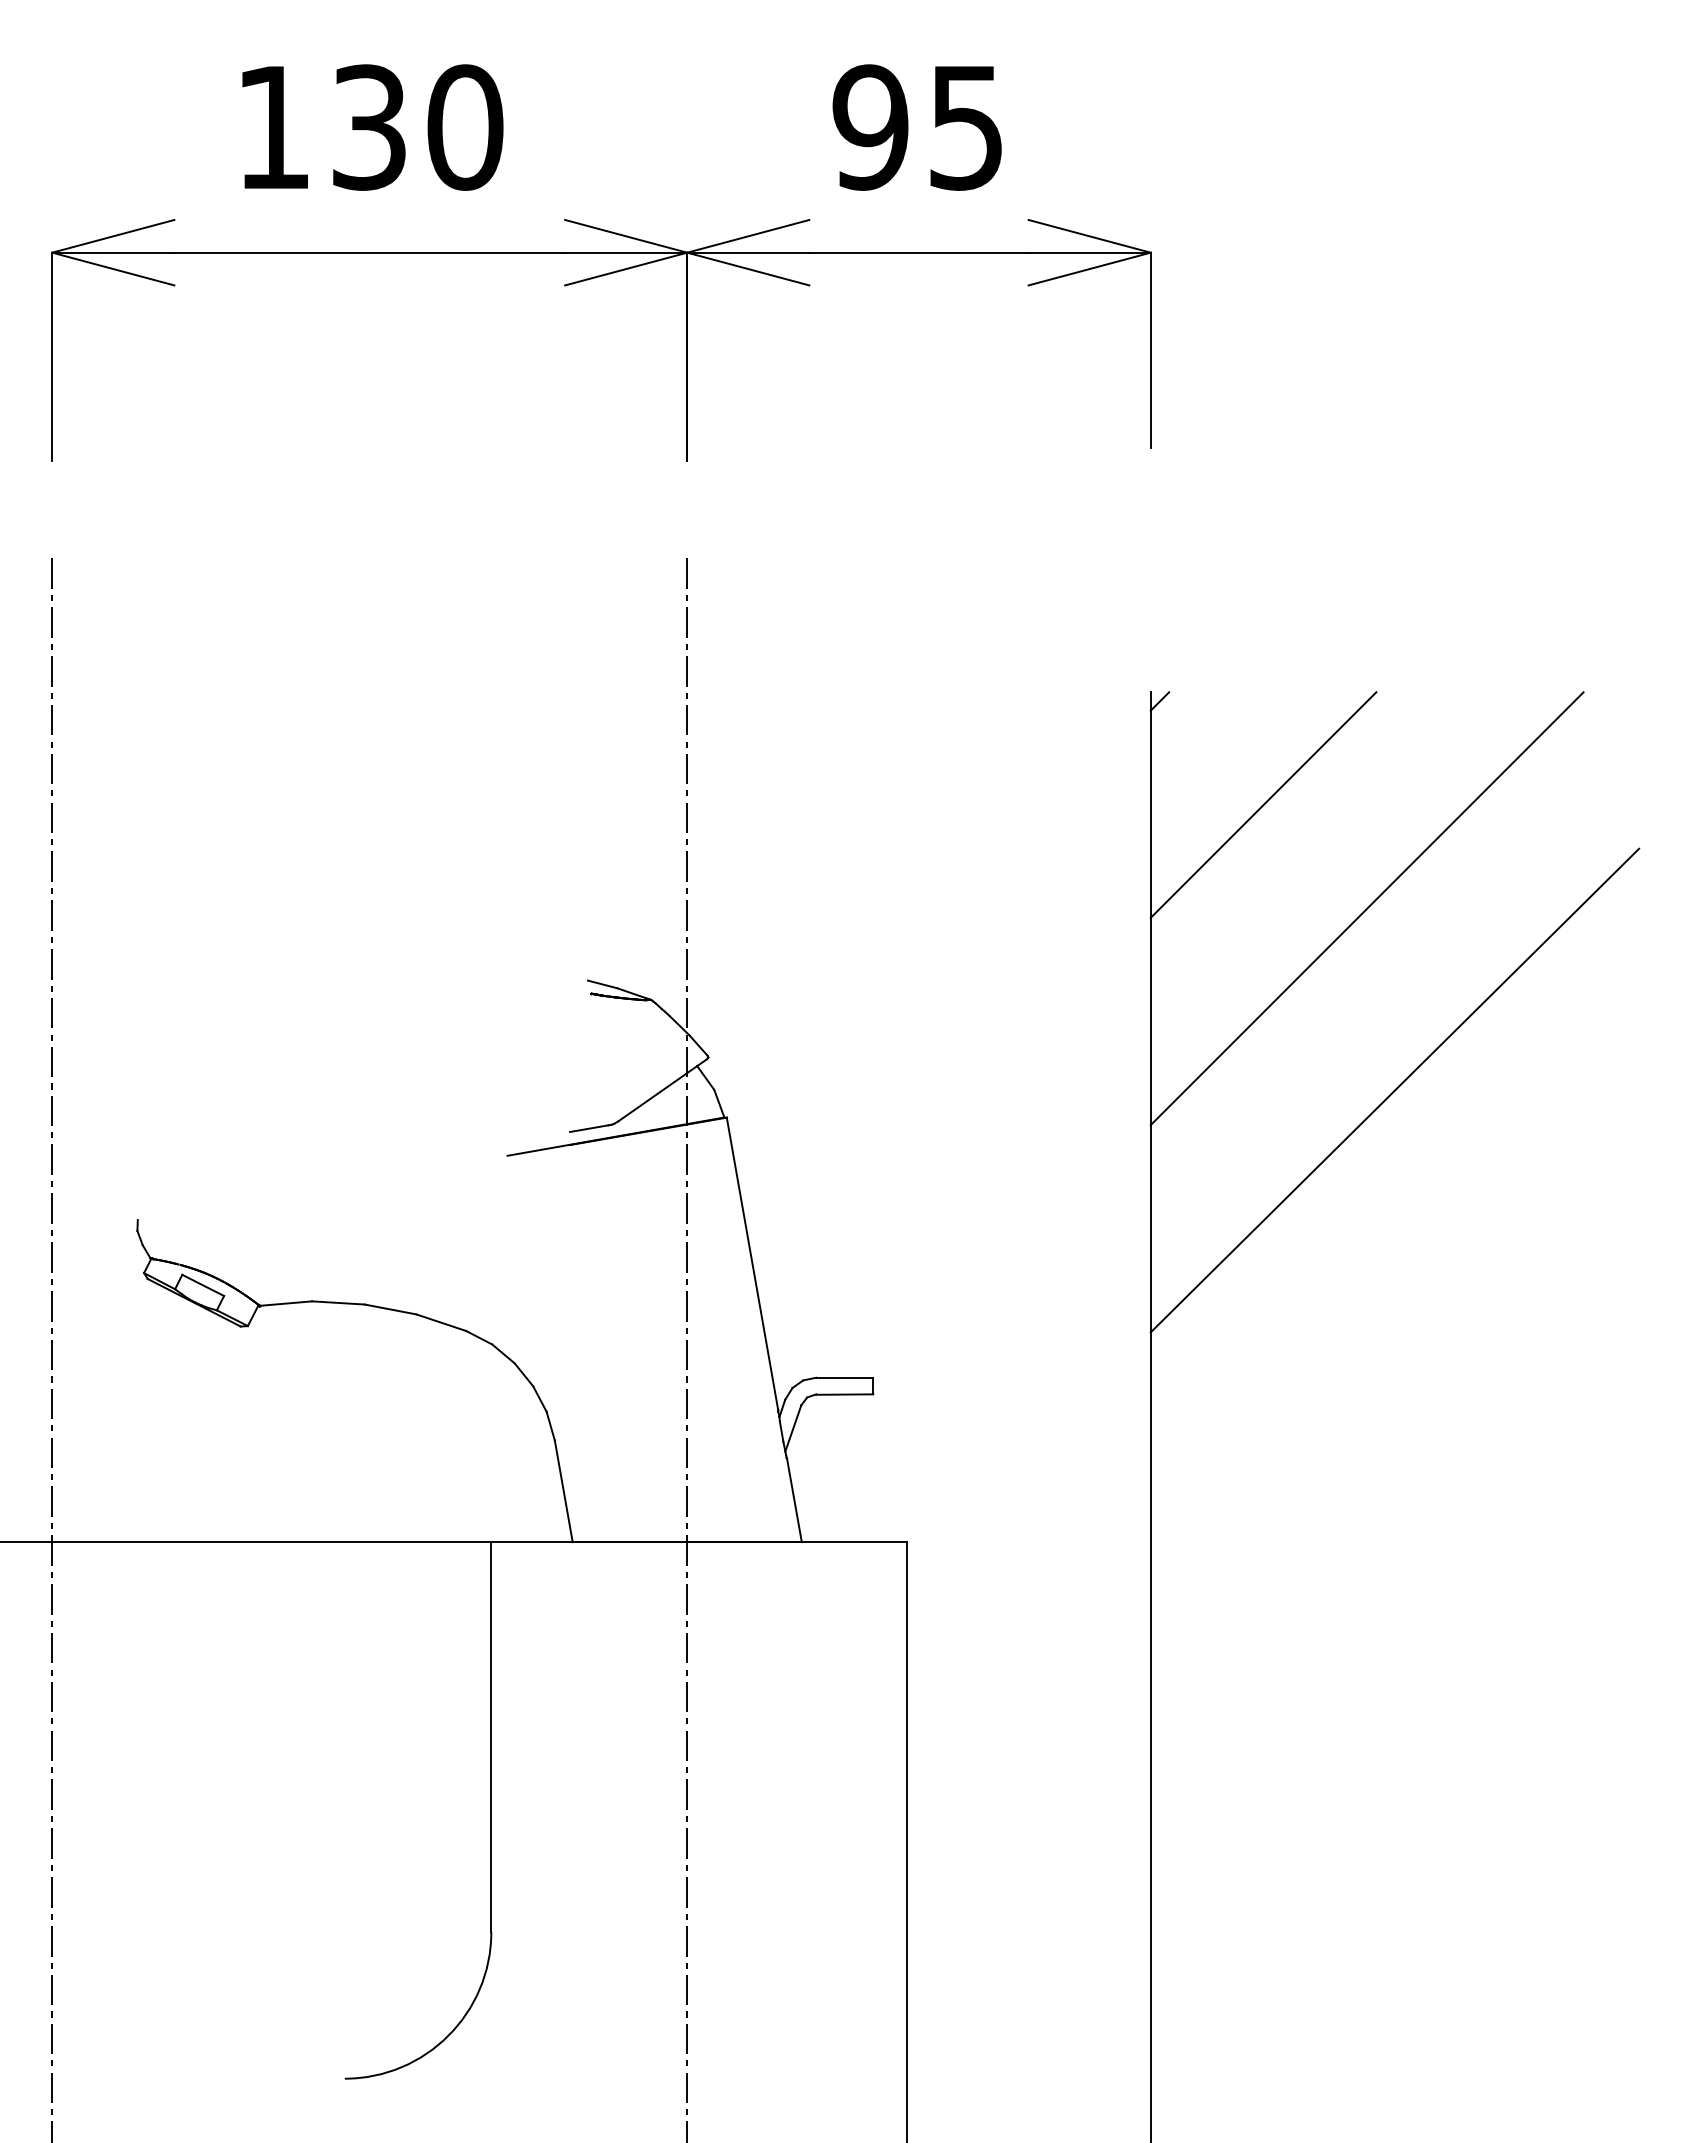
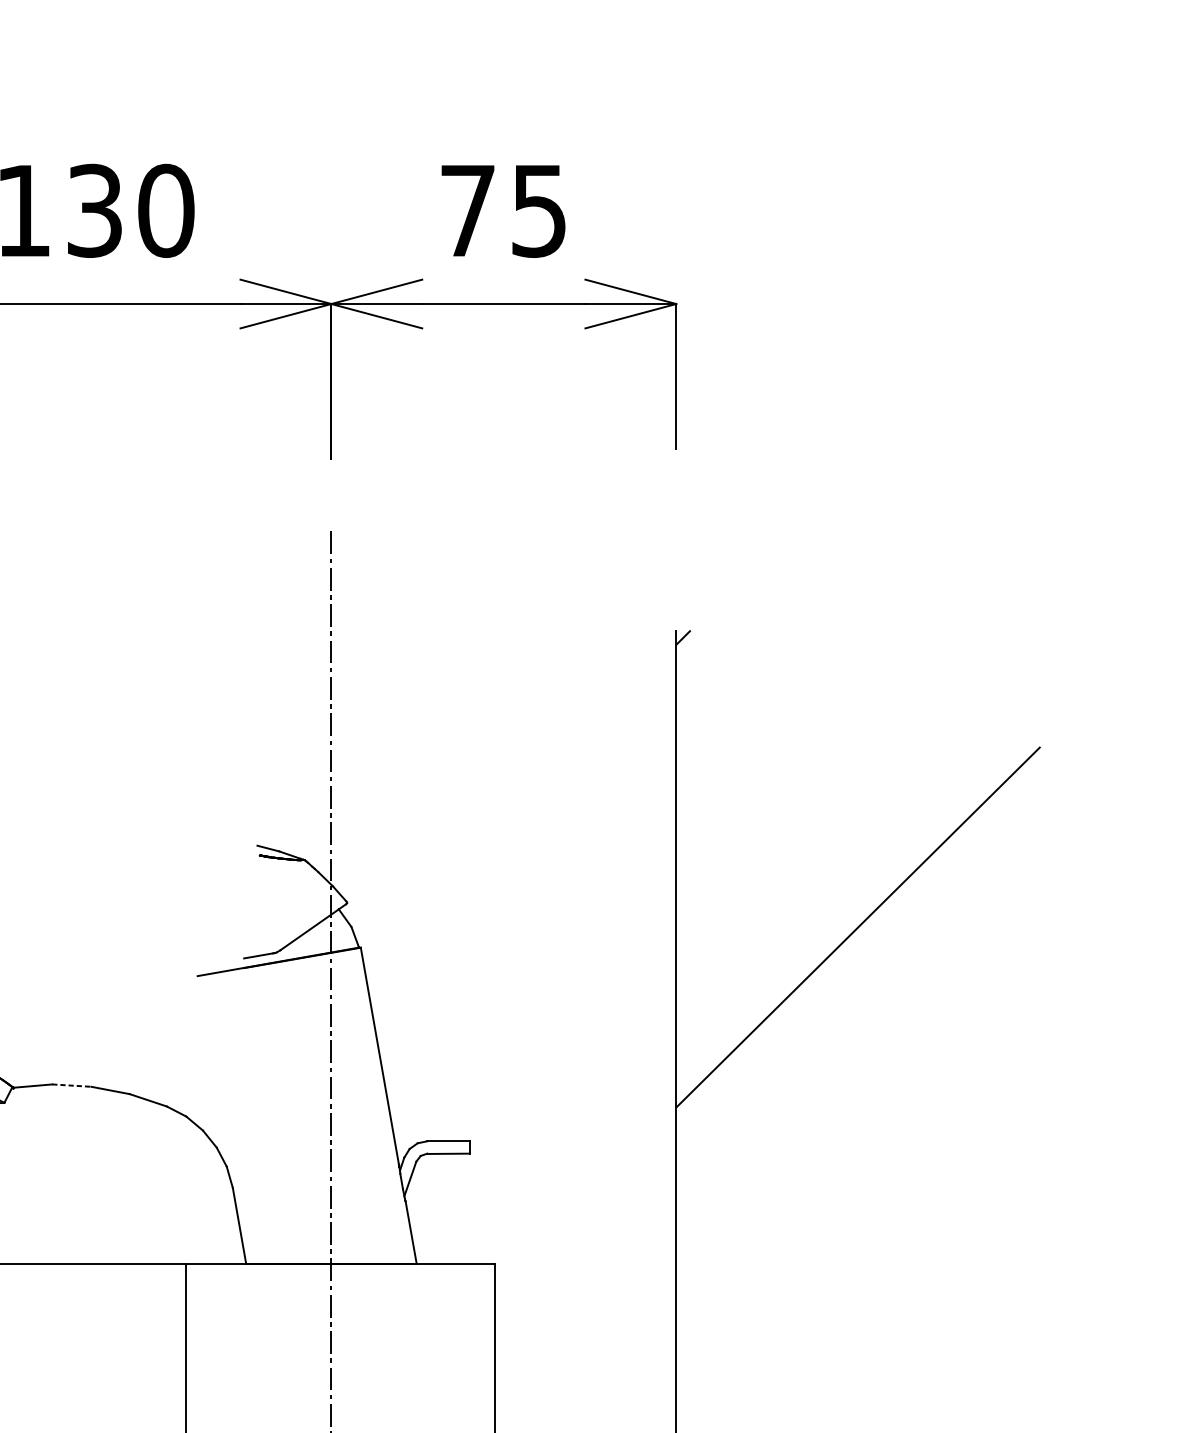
text: (870, 127) -> (467, 210), 95 -> 75
line: (1263, 804) -> (760, 714), removed
line: (1366, 908) -> (836, 792), removed
line: (338, 1302) -> (71, 1085), solid -> dashed

